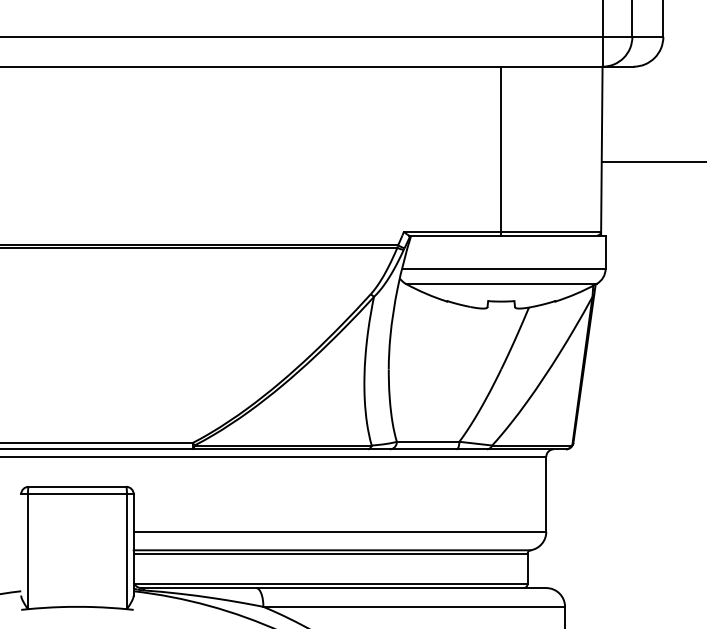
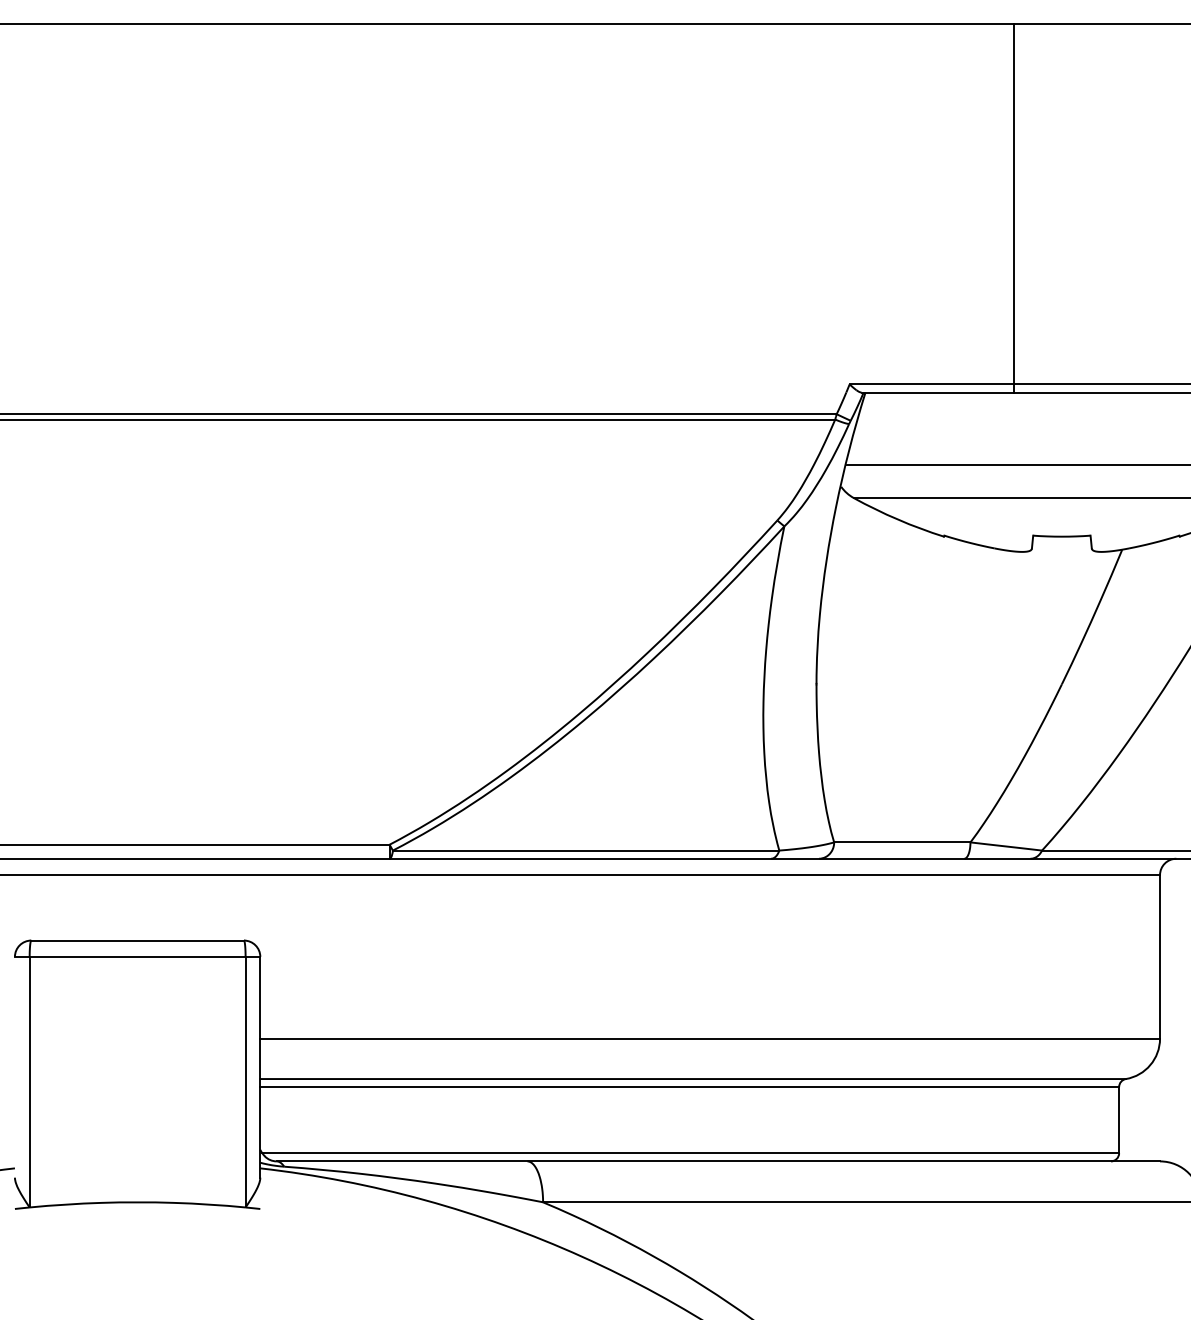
line: (501, 150) -> (1014, 207), moved

